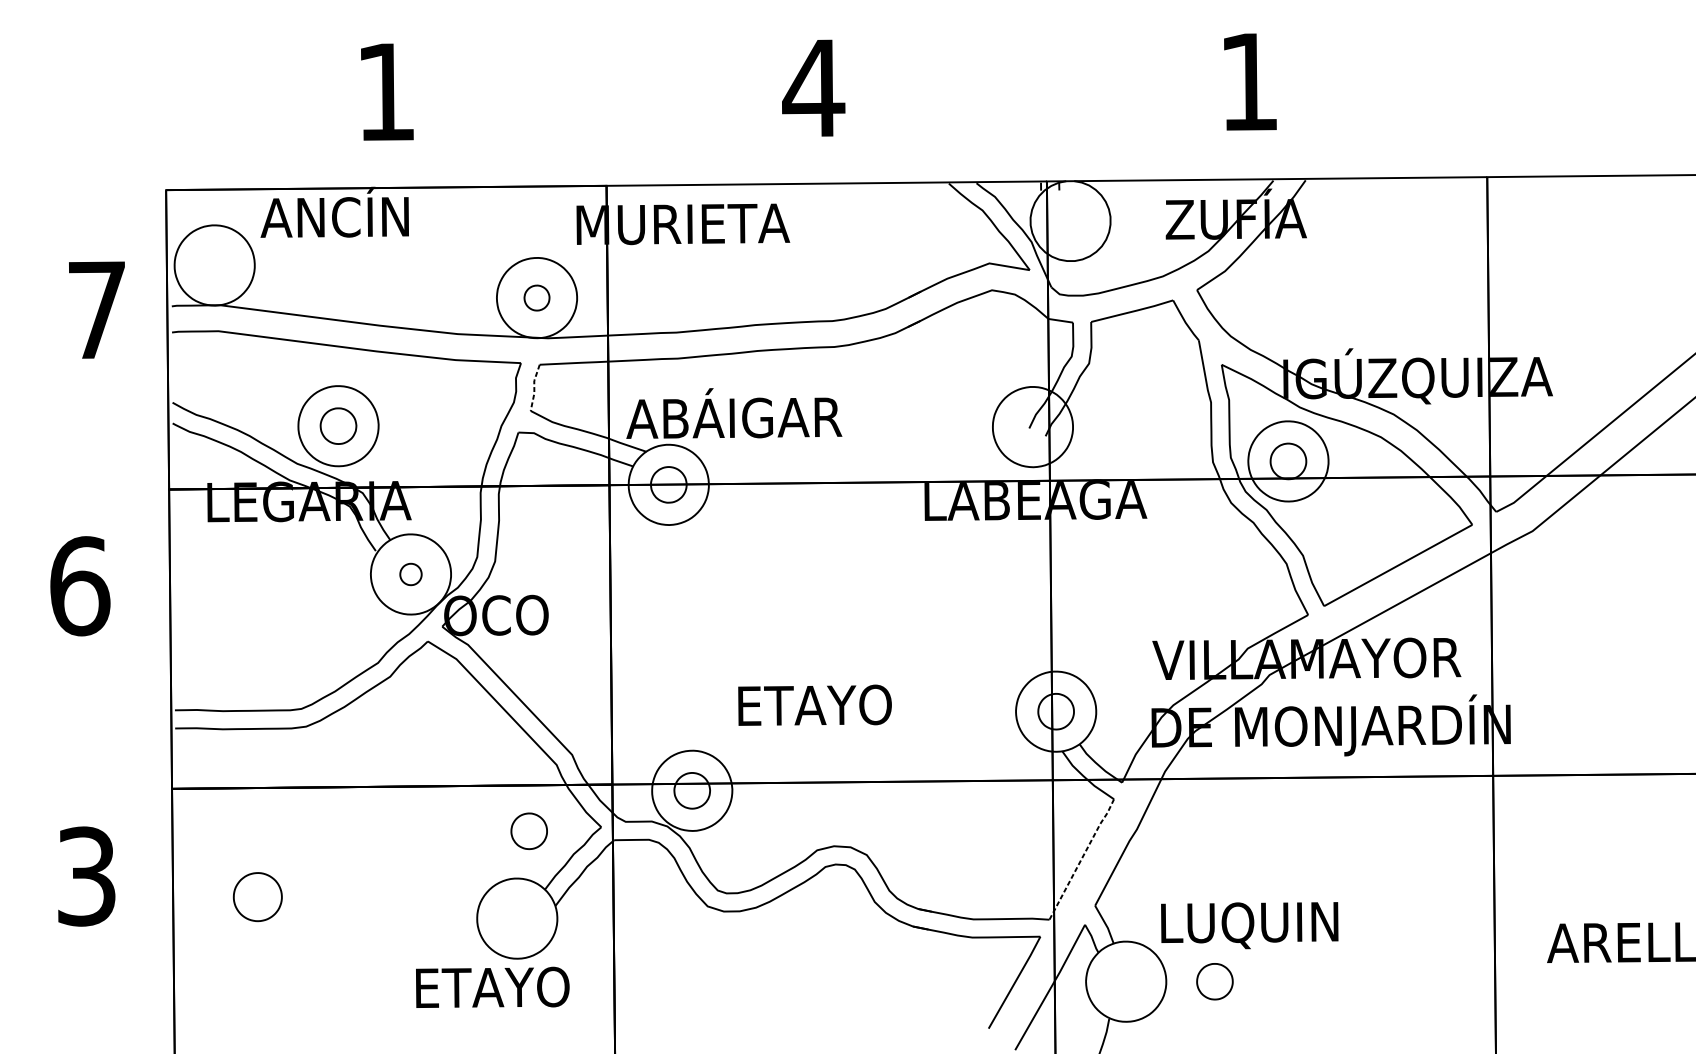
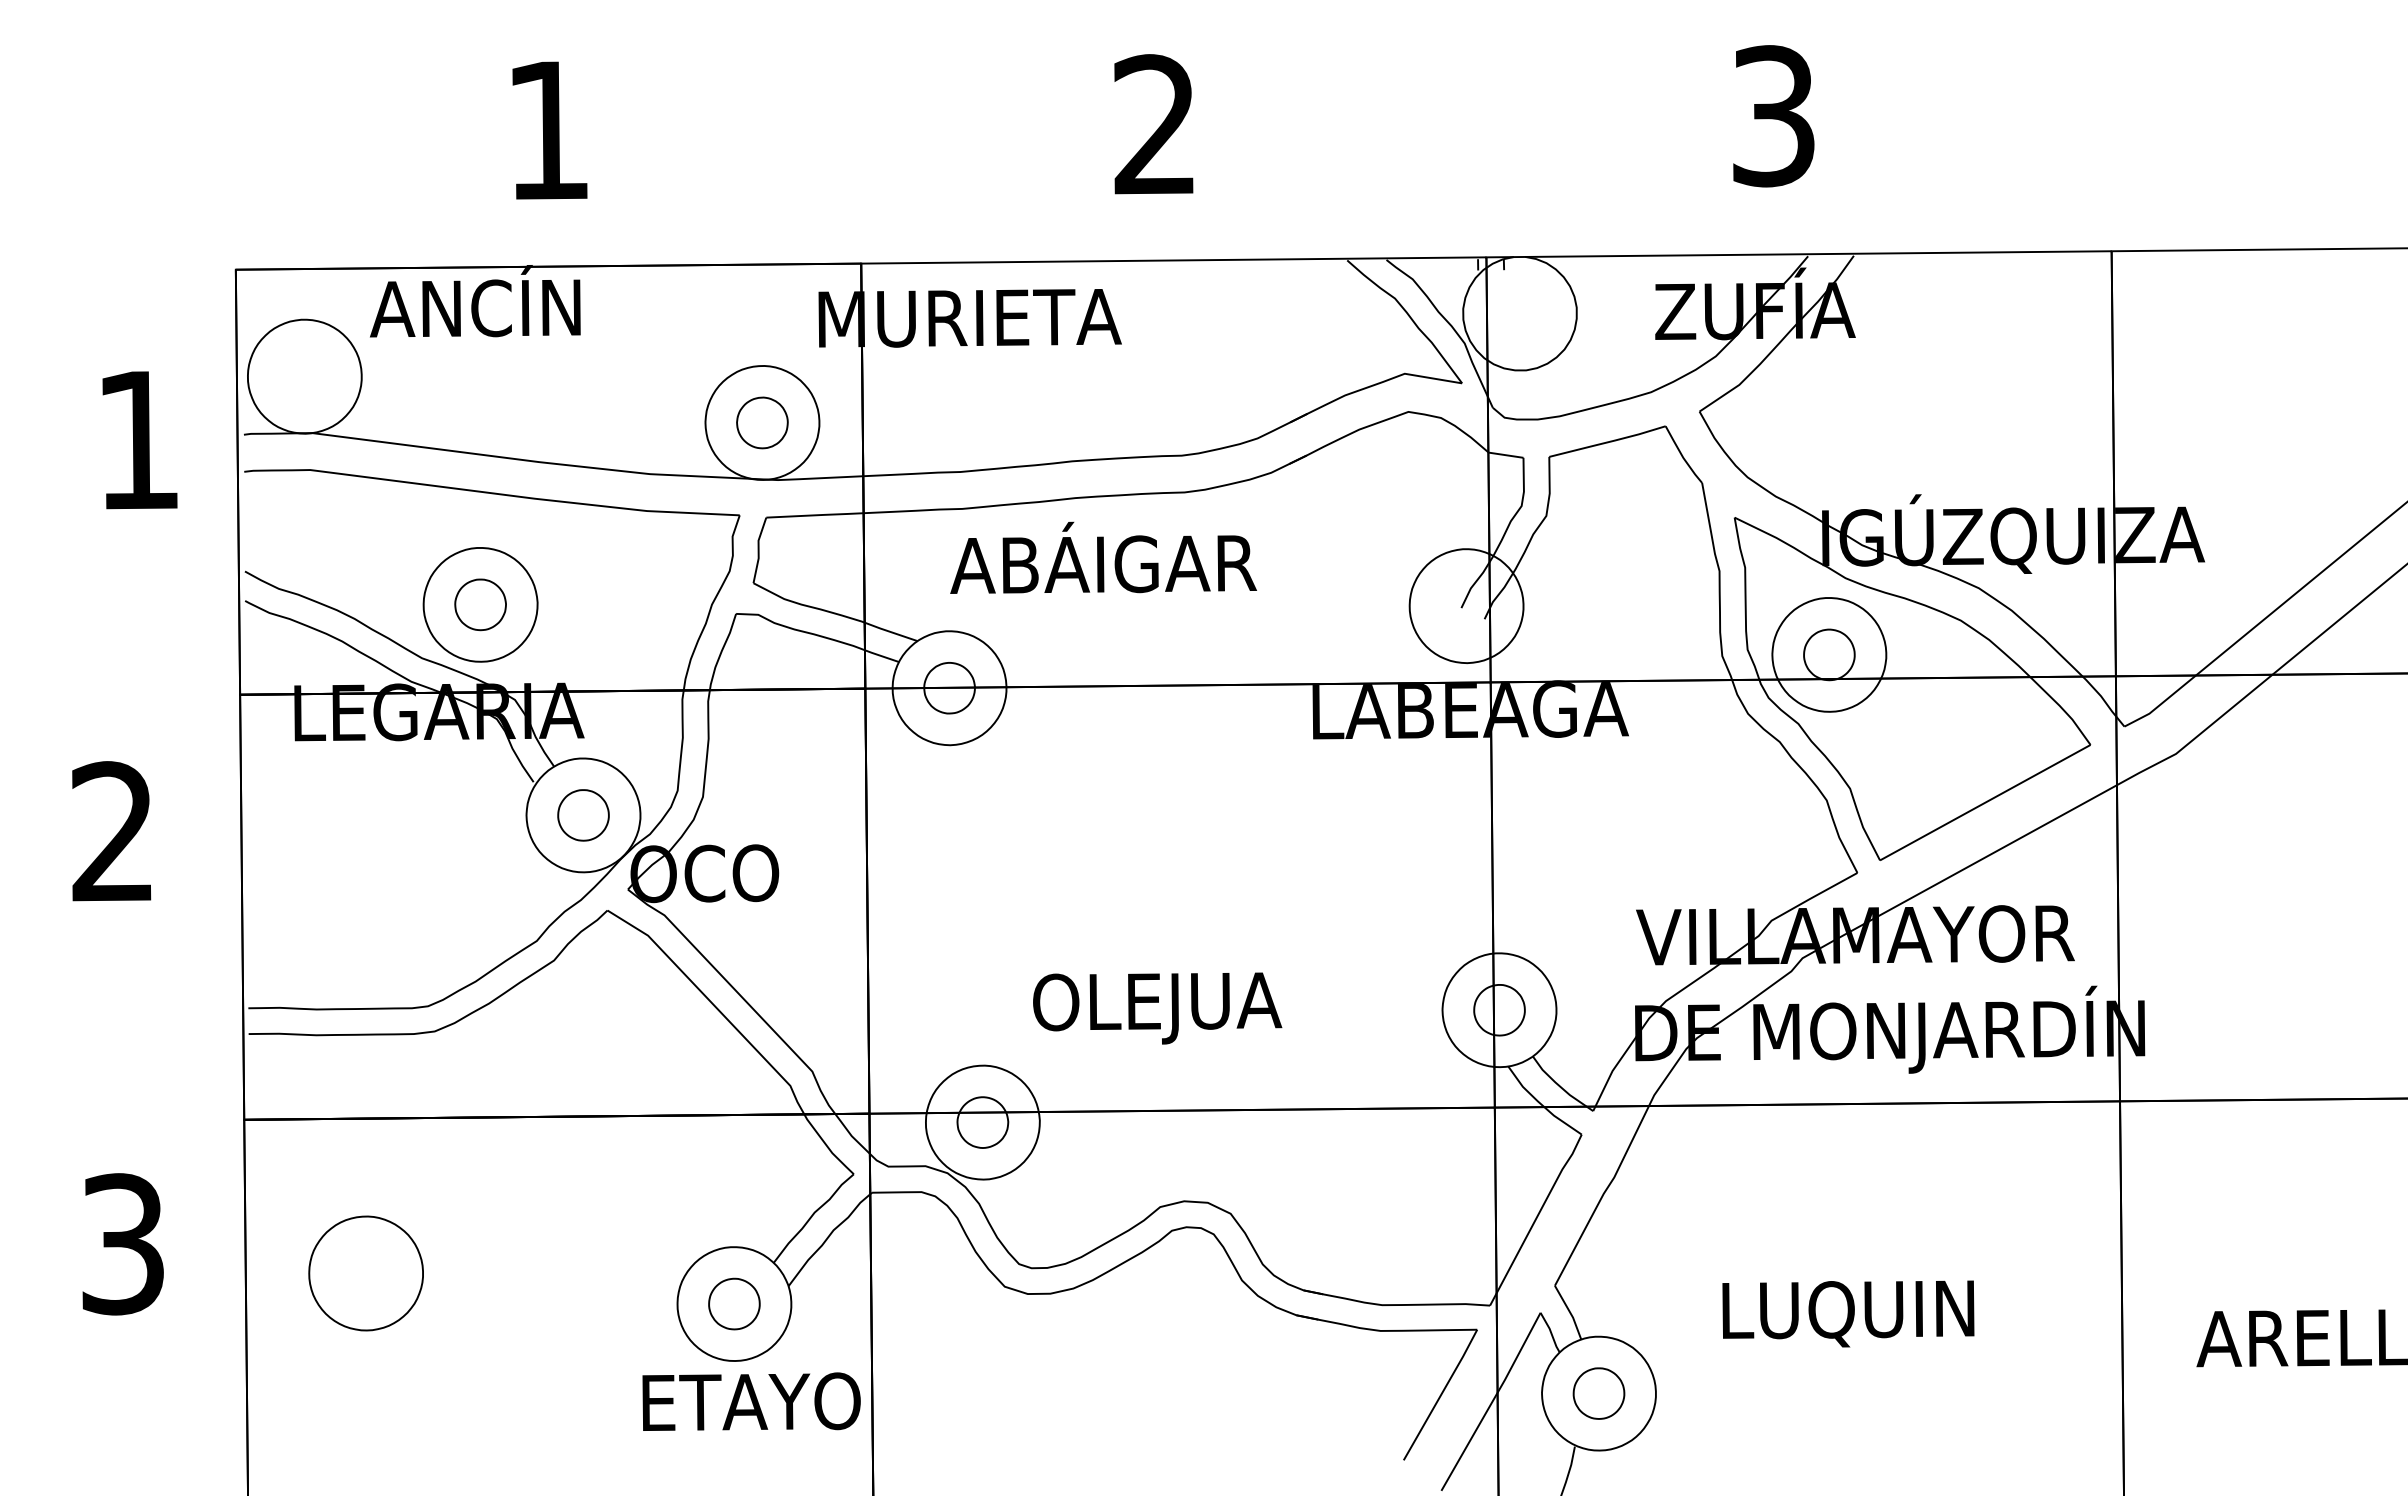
text: (1249, 82) -> (1773, 116), 1 -> 3
text: (813, 87) -> (1155, 124), 4 -> 2
part: (537, 297) -> (762, 422), size x1.43
text: (96, 310) -> (137, 440), 7 -> 1
line: (534, 387) -> (758, 550), dashed -> solid
text: (734, 413) -> (1103, 557), moved
part: (410, 574) -> (583, 815), size x1.67
text: (79, 586) -> (113, 832), 6 -> 2
text: (815, 709) -> (1157, 1007), ETAYO -> OLEJUA
part: (529, 830) -> (734, 1303), moved
line: (1082, 858) -> (1536, 1218), dashed -> solid
part: (257, 897) -> (365, 1273), size x1.67
text: (1249, 925) -> (1848, 1313), moved
part: (1214, 981) -> (1598, 1393), moved
text: (492, 987) -> (751, 1401), moved

